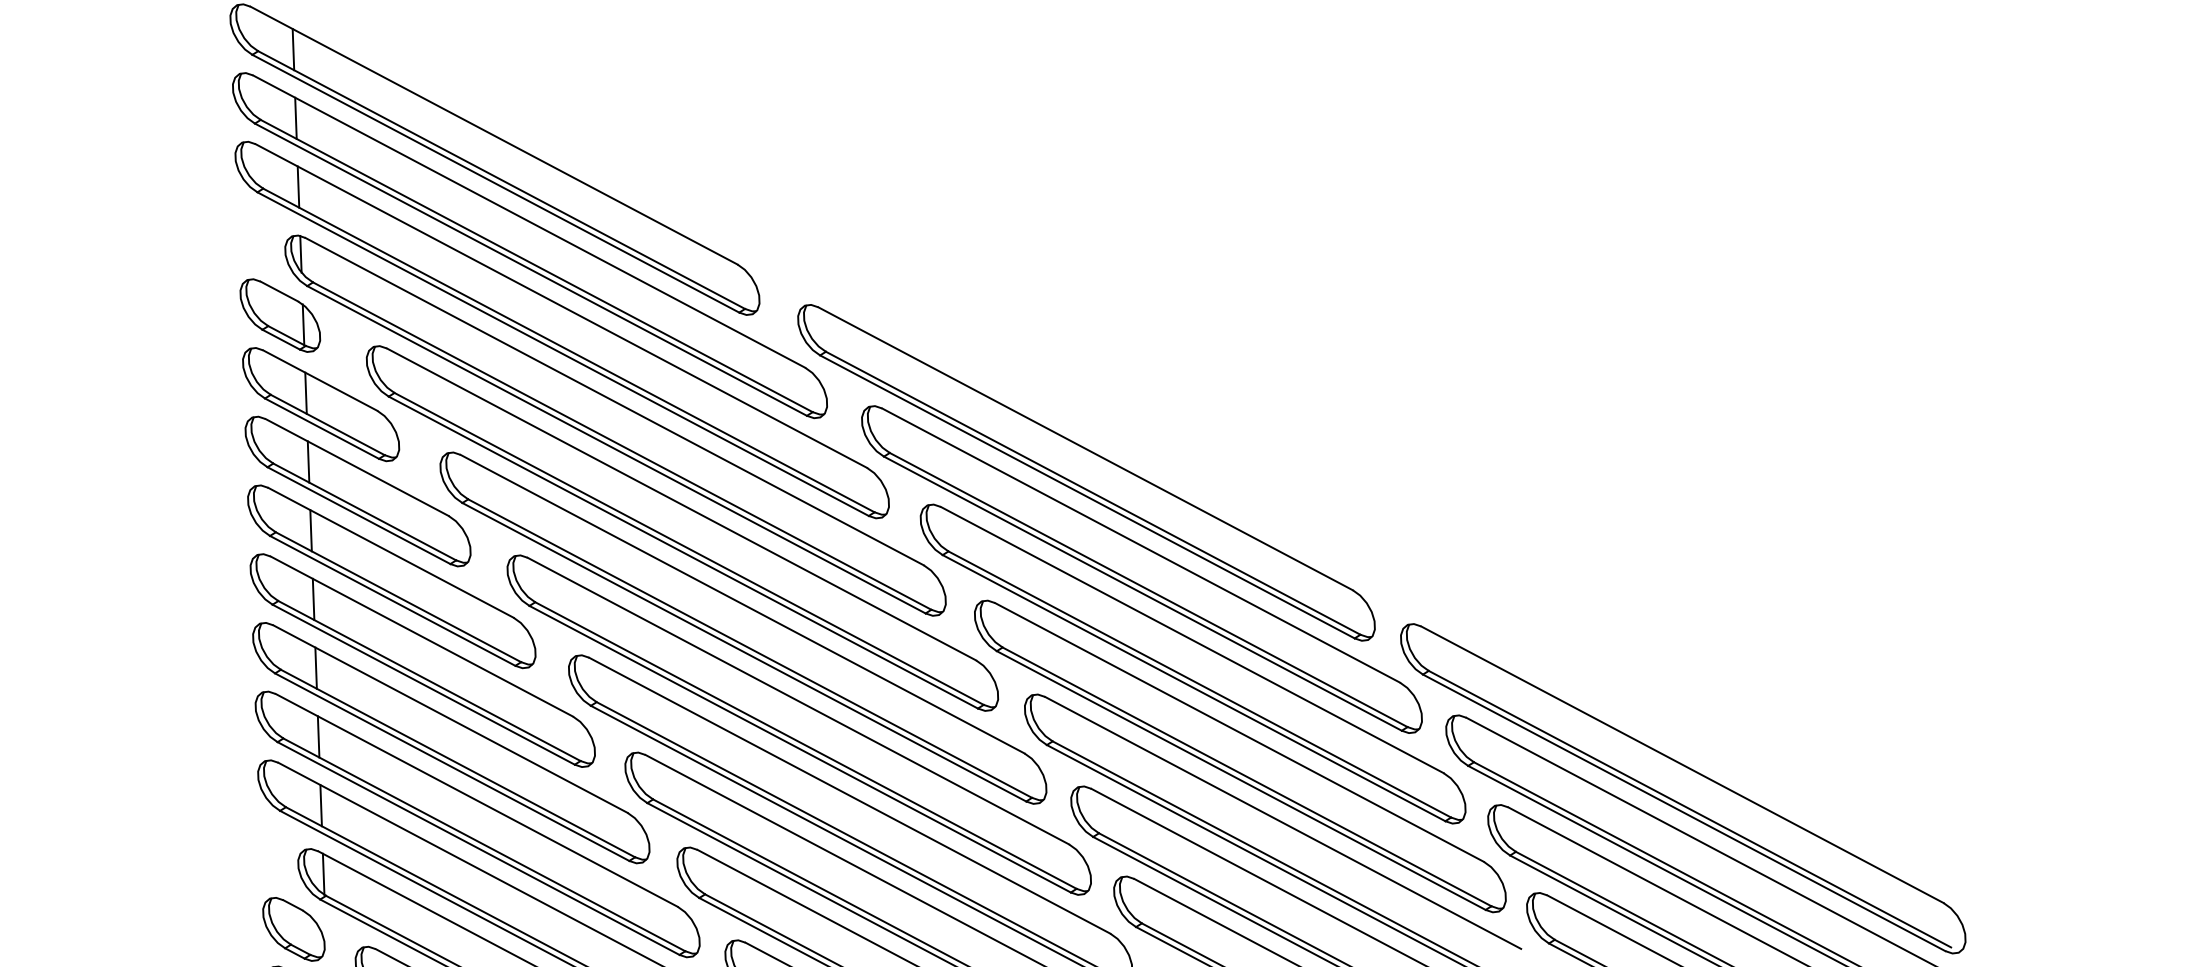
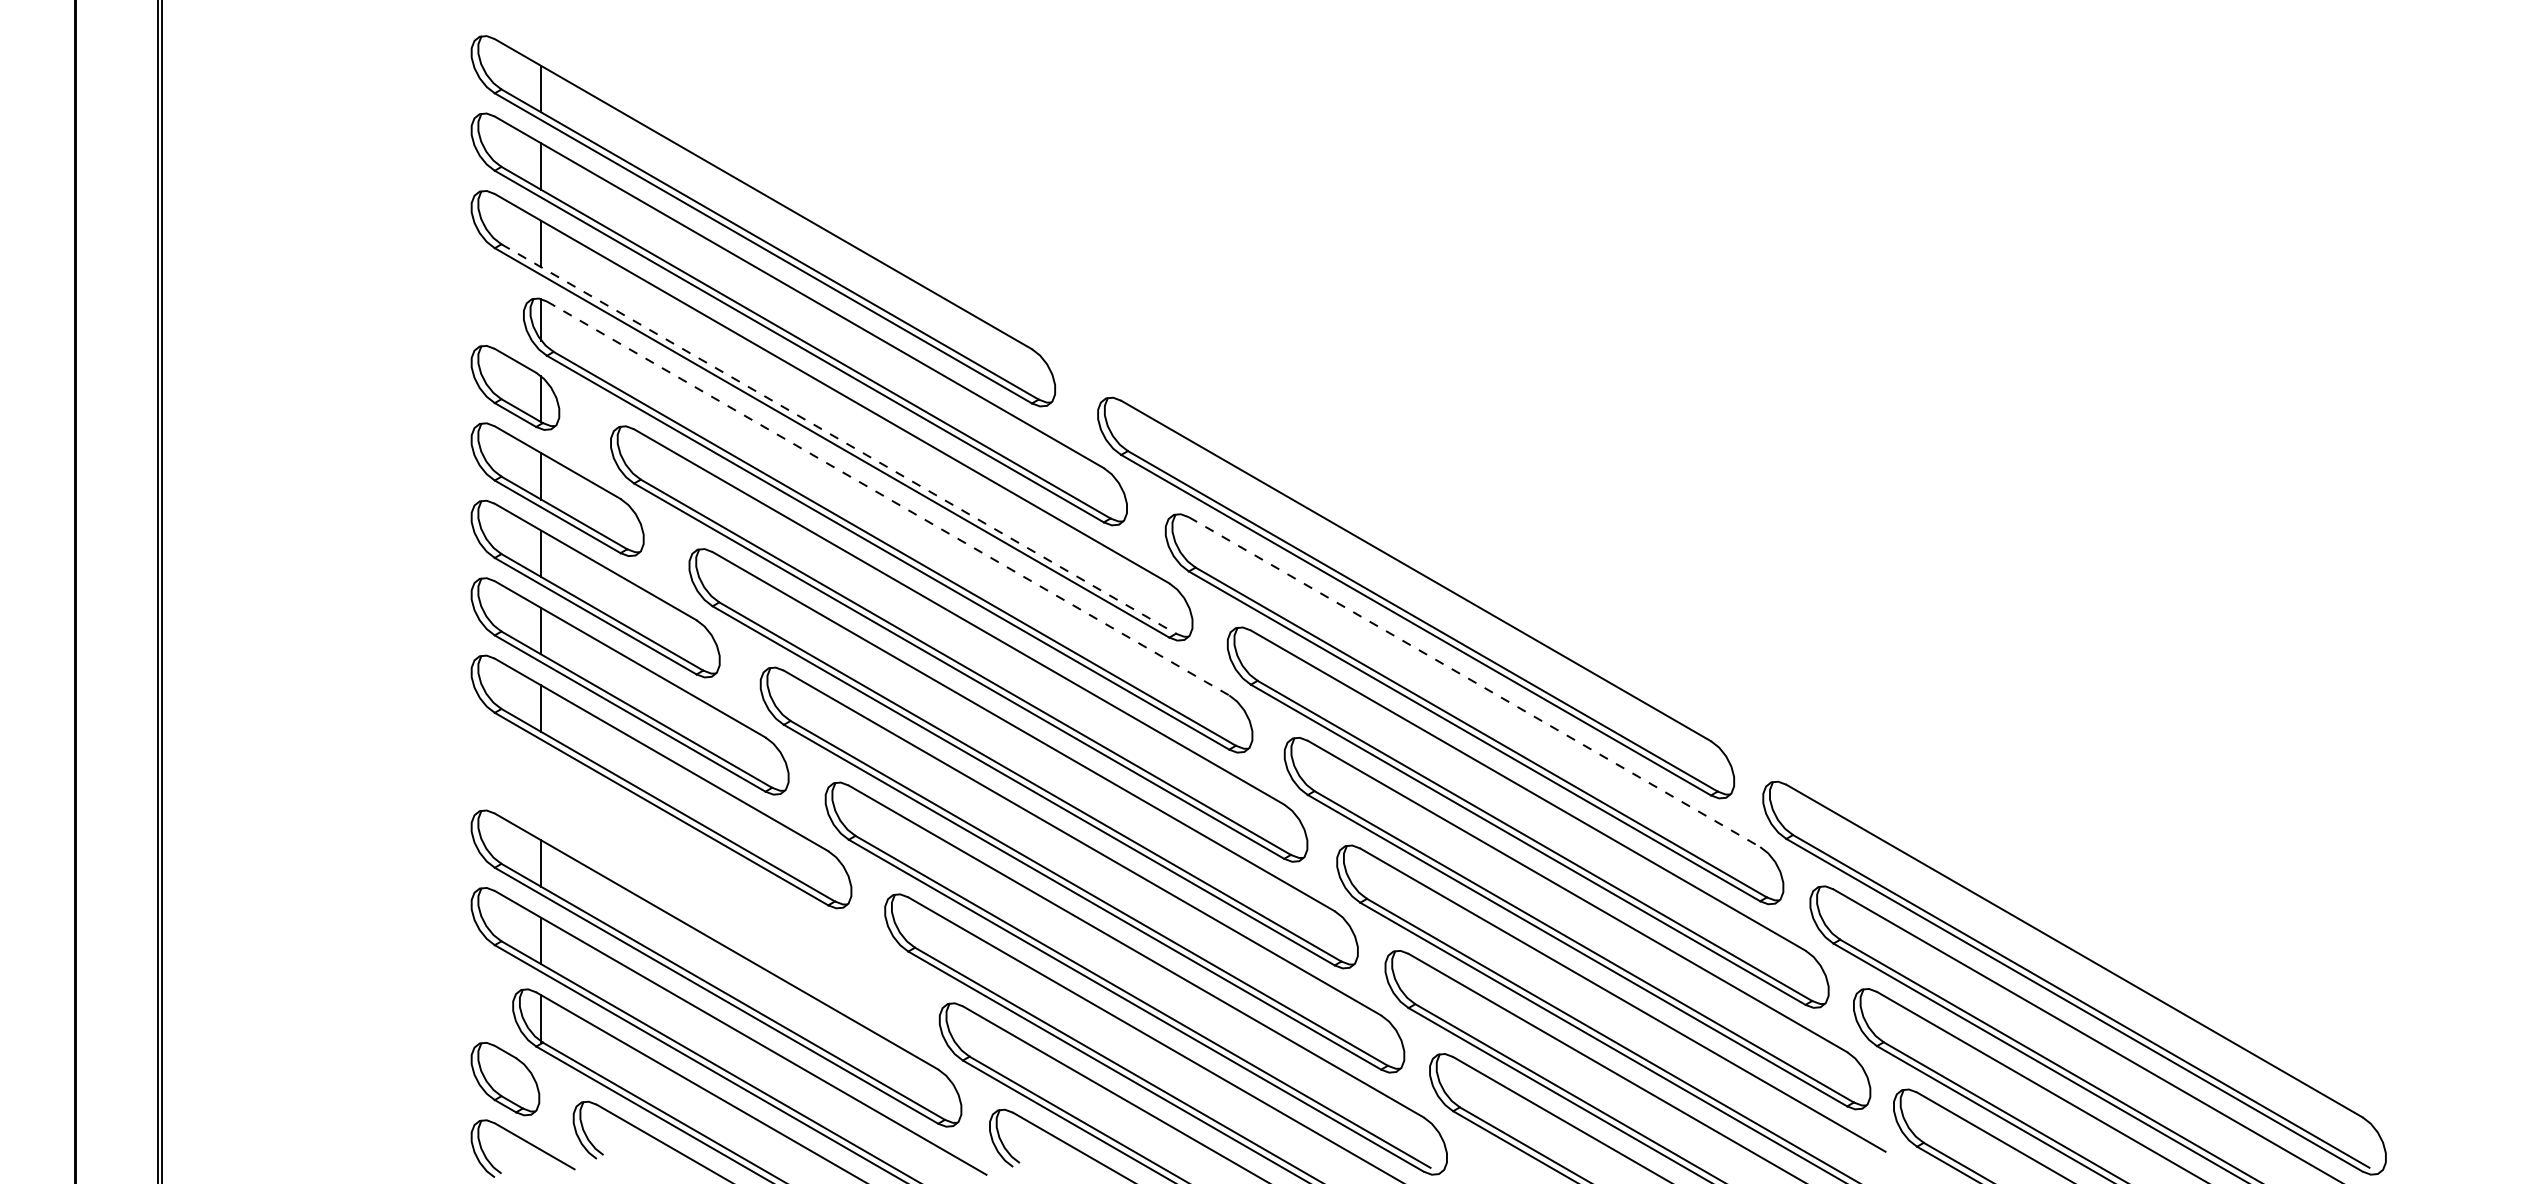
line: (569, 350) -> (839, 439), solid -> dashed
line: (615, 401) -> (888, 498), solid -> dashed
line: (1141, 545) -> (1474, 682), solid -> dashed
part: (450, 742) -> (689, 875), removed

